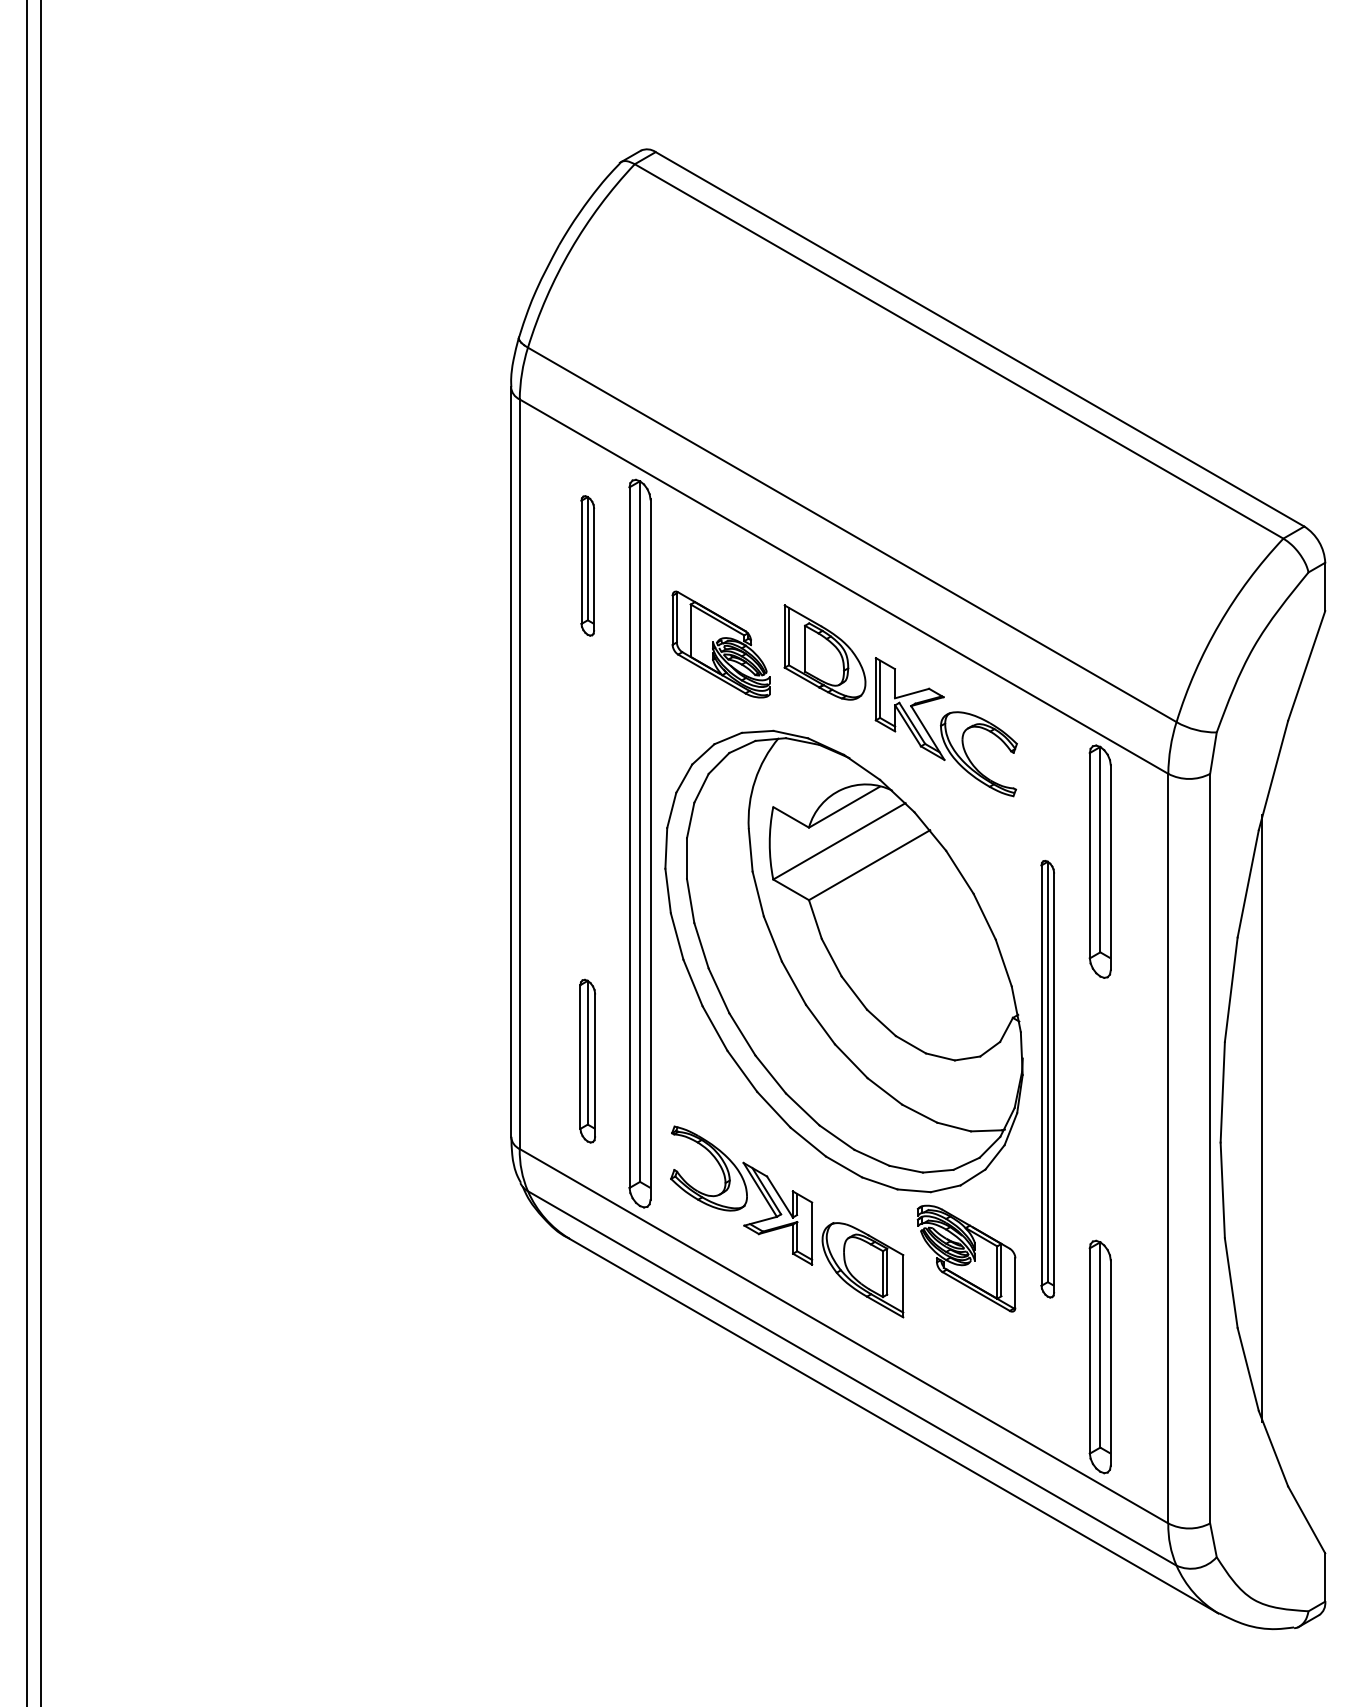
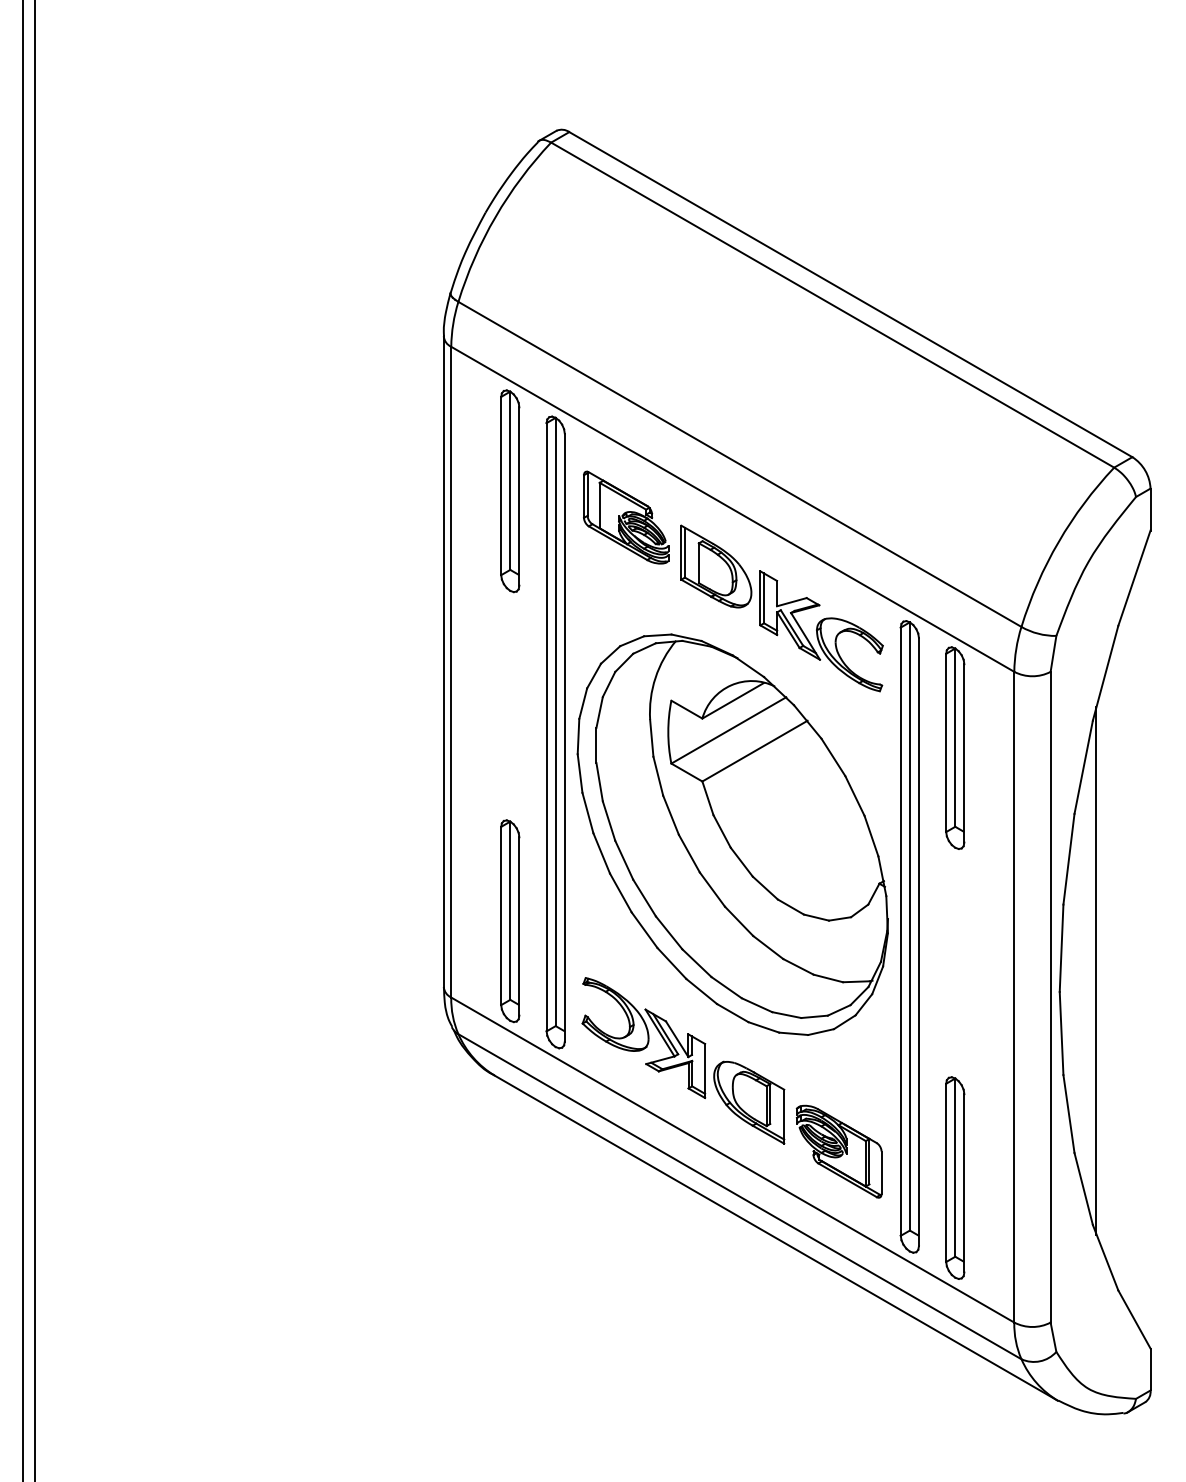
part: (587, 566) -> (510, 491), size x1.67
part: (721, 644) -> (626, 517), moved
part: (587, 1061) -> (510, 921), size x1.43
part: (1047, 1078) -> (909, 936), size x1.67
part: (965, 1258) -> (838, 1151), moved

